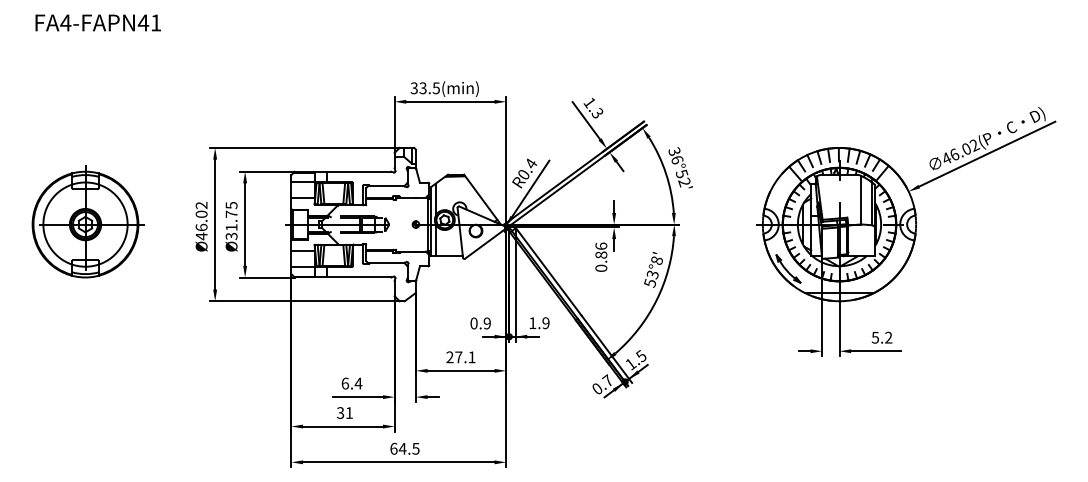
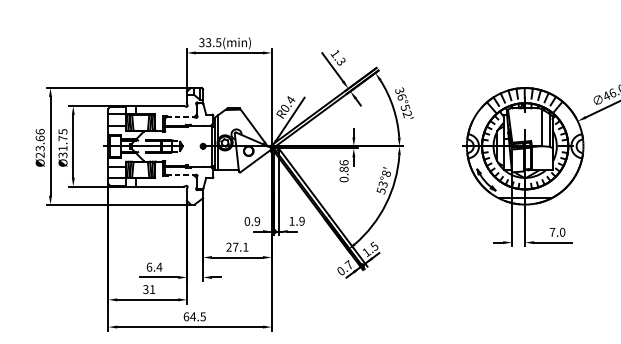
line: (386, 186) -> (180, 117), solid -> dashed
text: (201, 220) -> (40, 143), Ø46.02 -> Ø23.66
line: (386, 262) -> (180, 175), solid -> dashed
text: (881, 337) -> (557, 232), 5.2 -> 7.0

